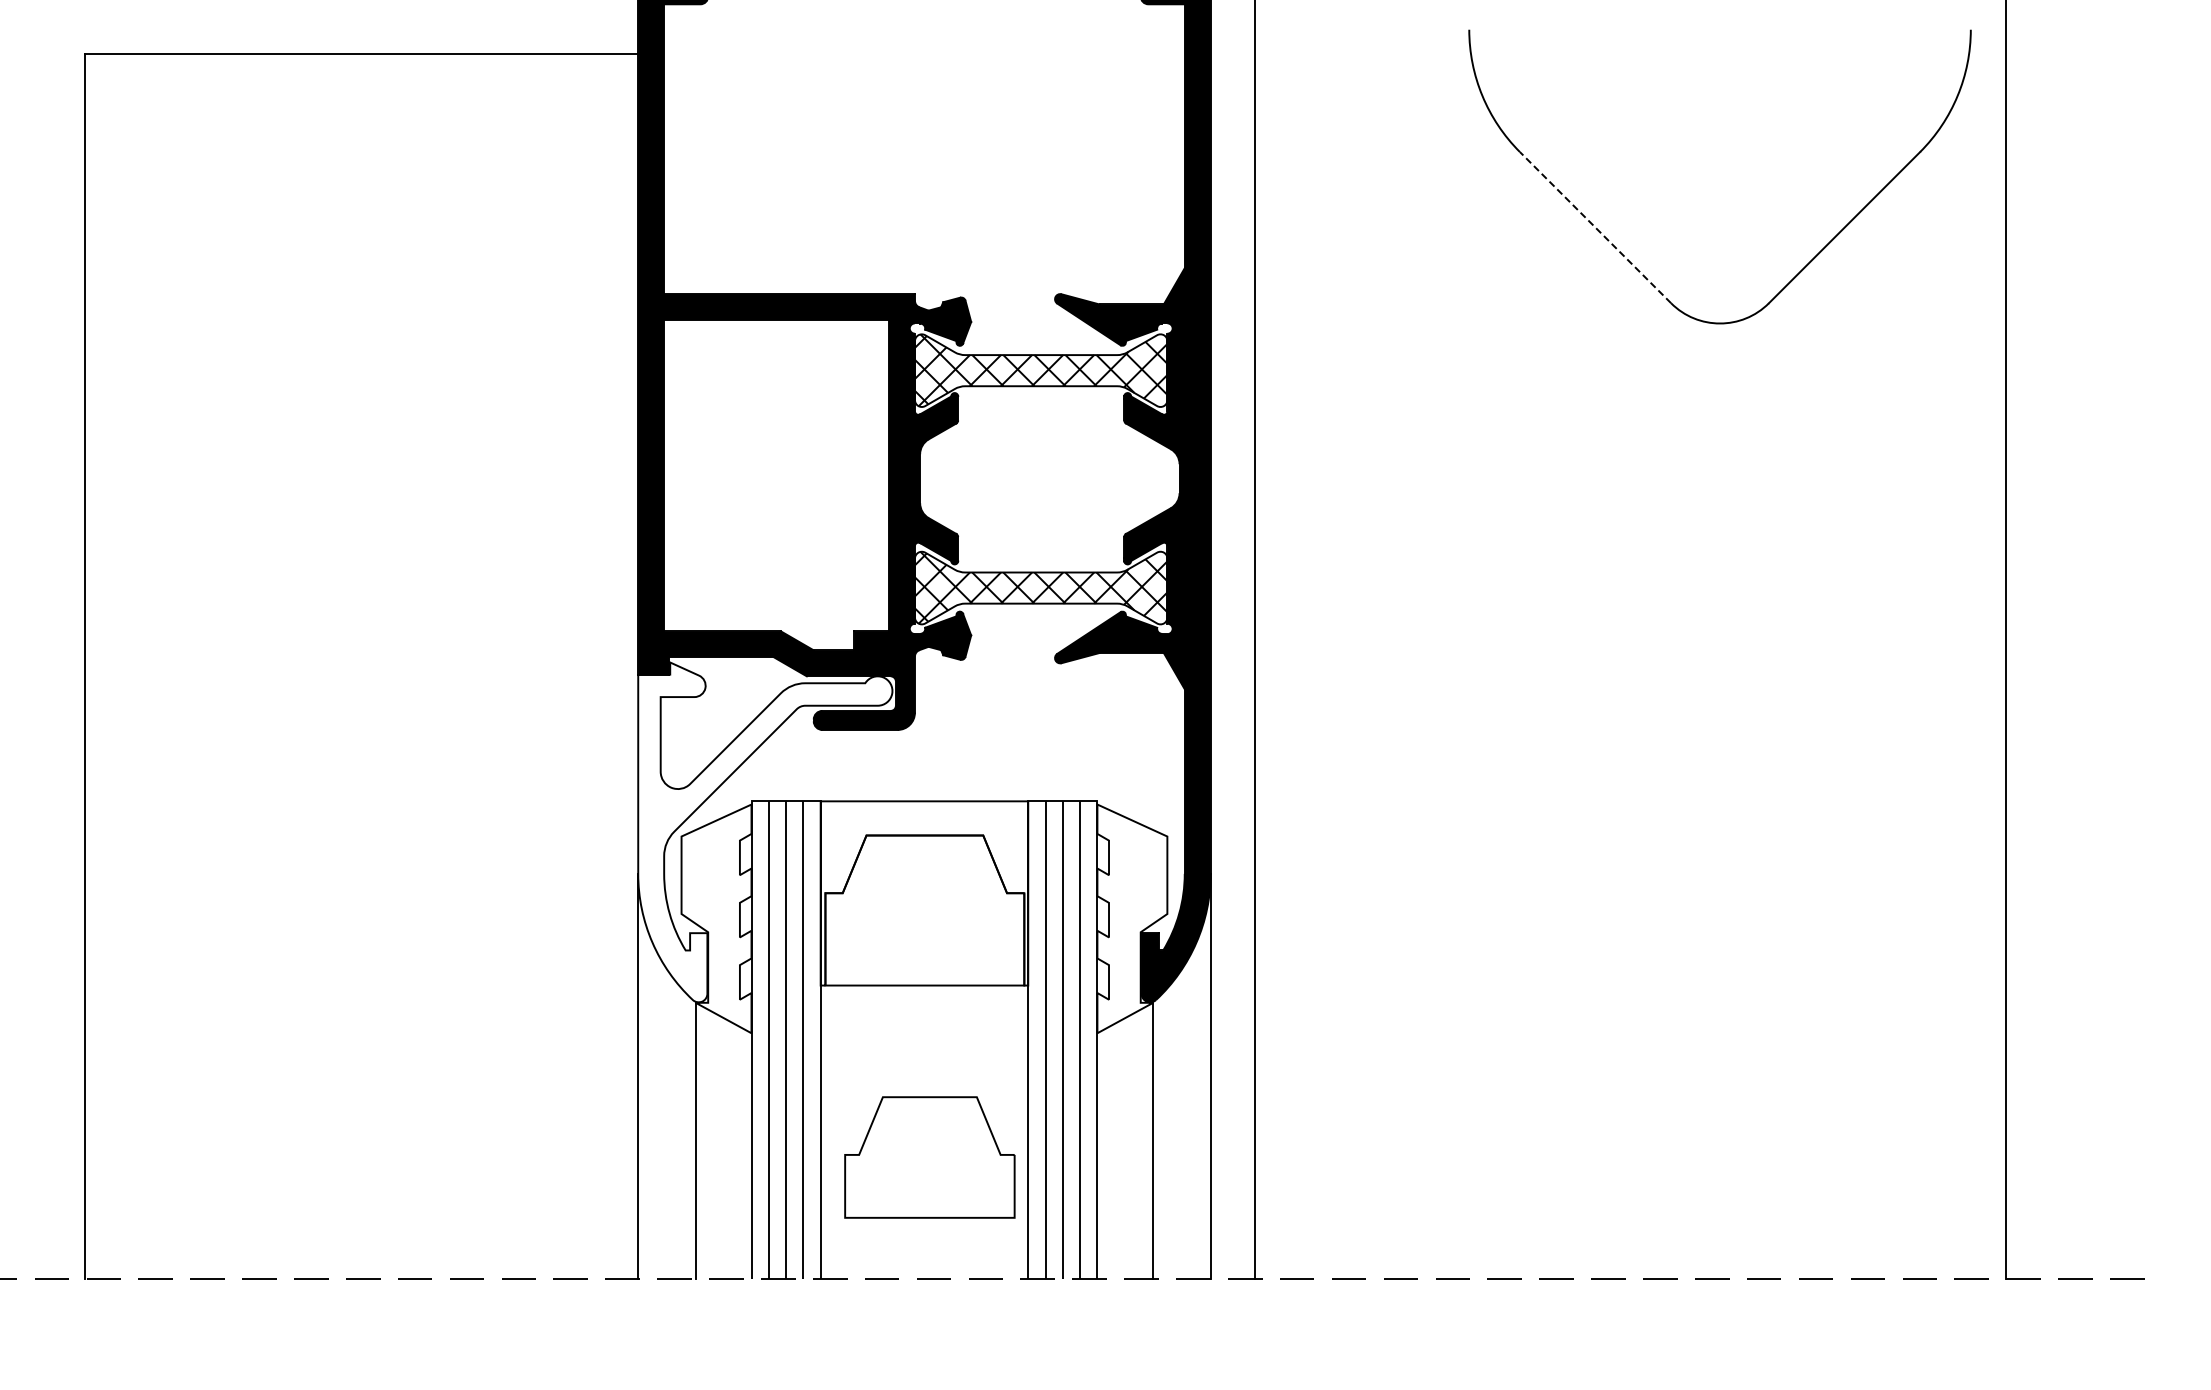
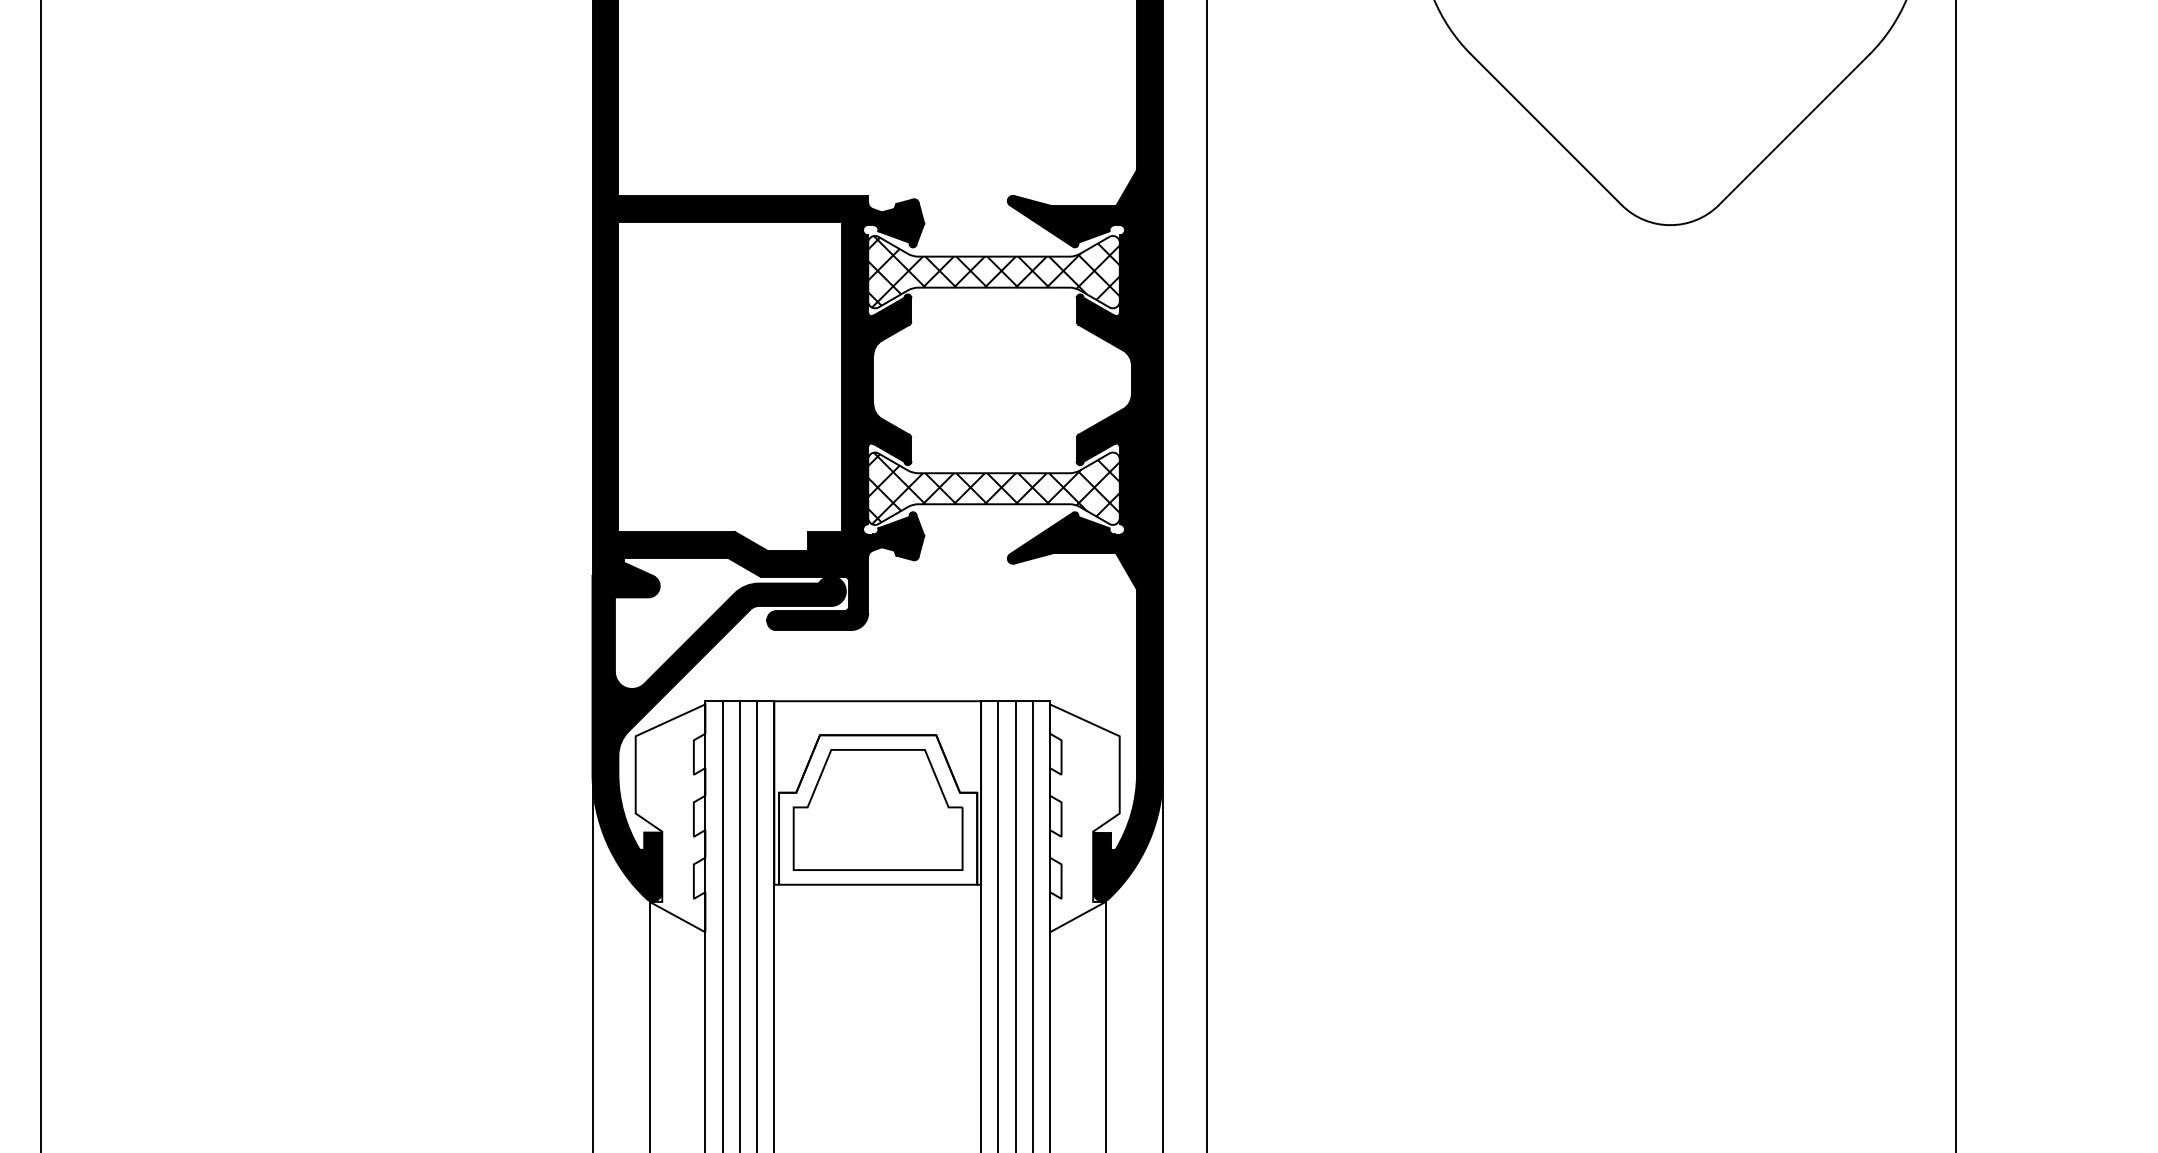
line: (1595, 227) -> (1546, 129), dashed -> solid
fill: (765, 832) -> (719, 732), added
part: (929, 1157) -> (877, 809), moved

